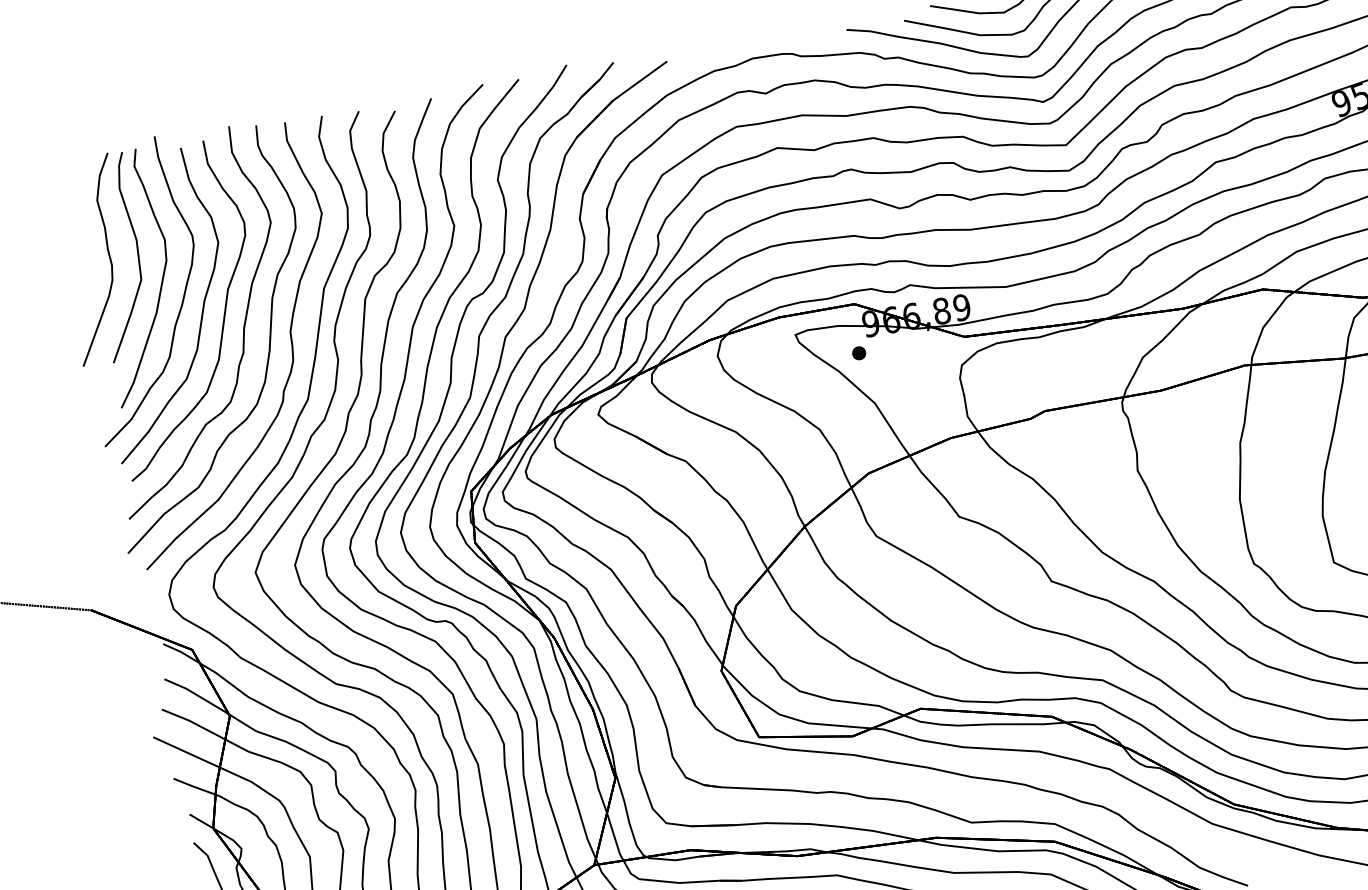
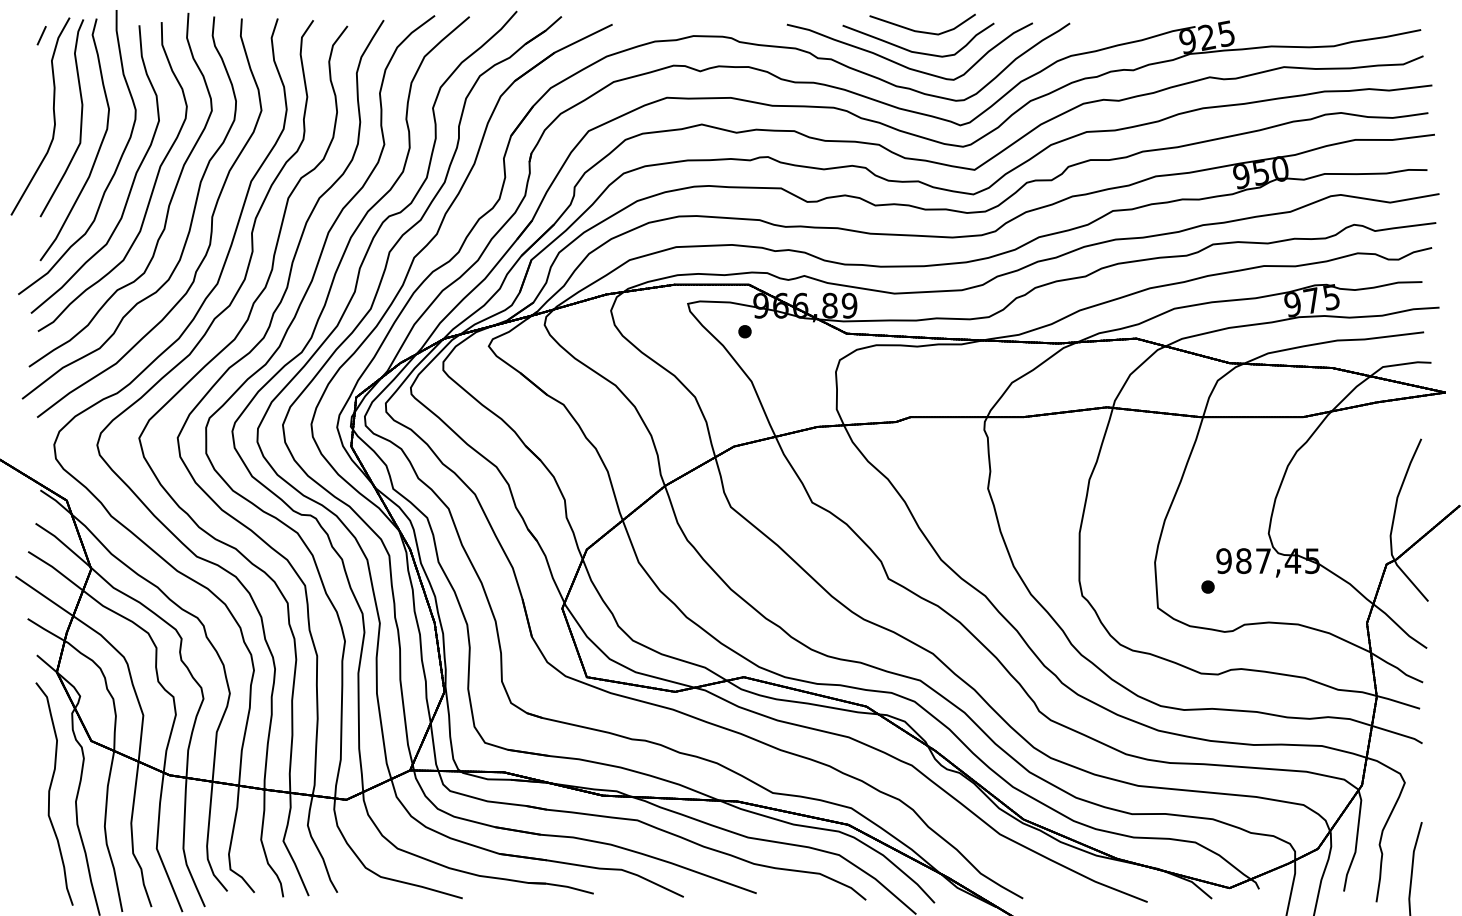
line: (81, 176) -> (41, 35), added

